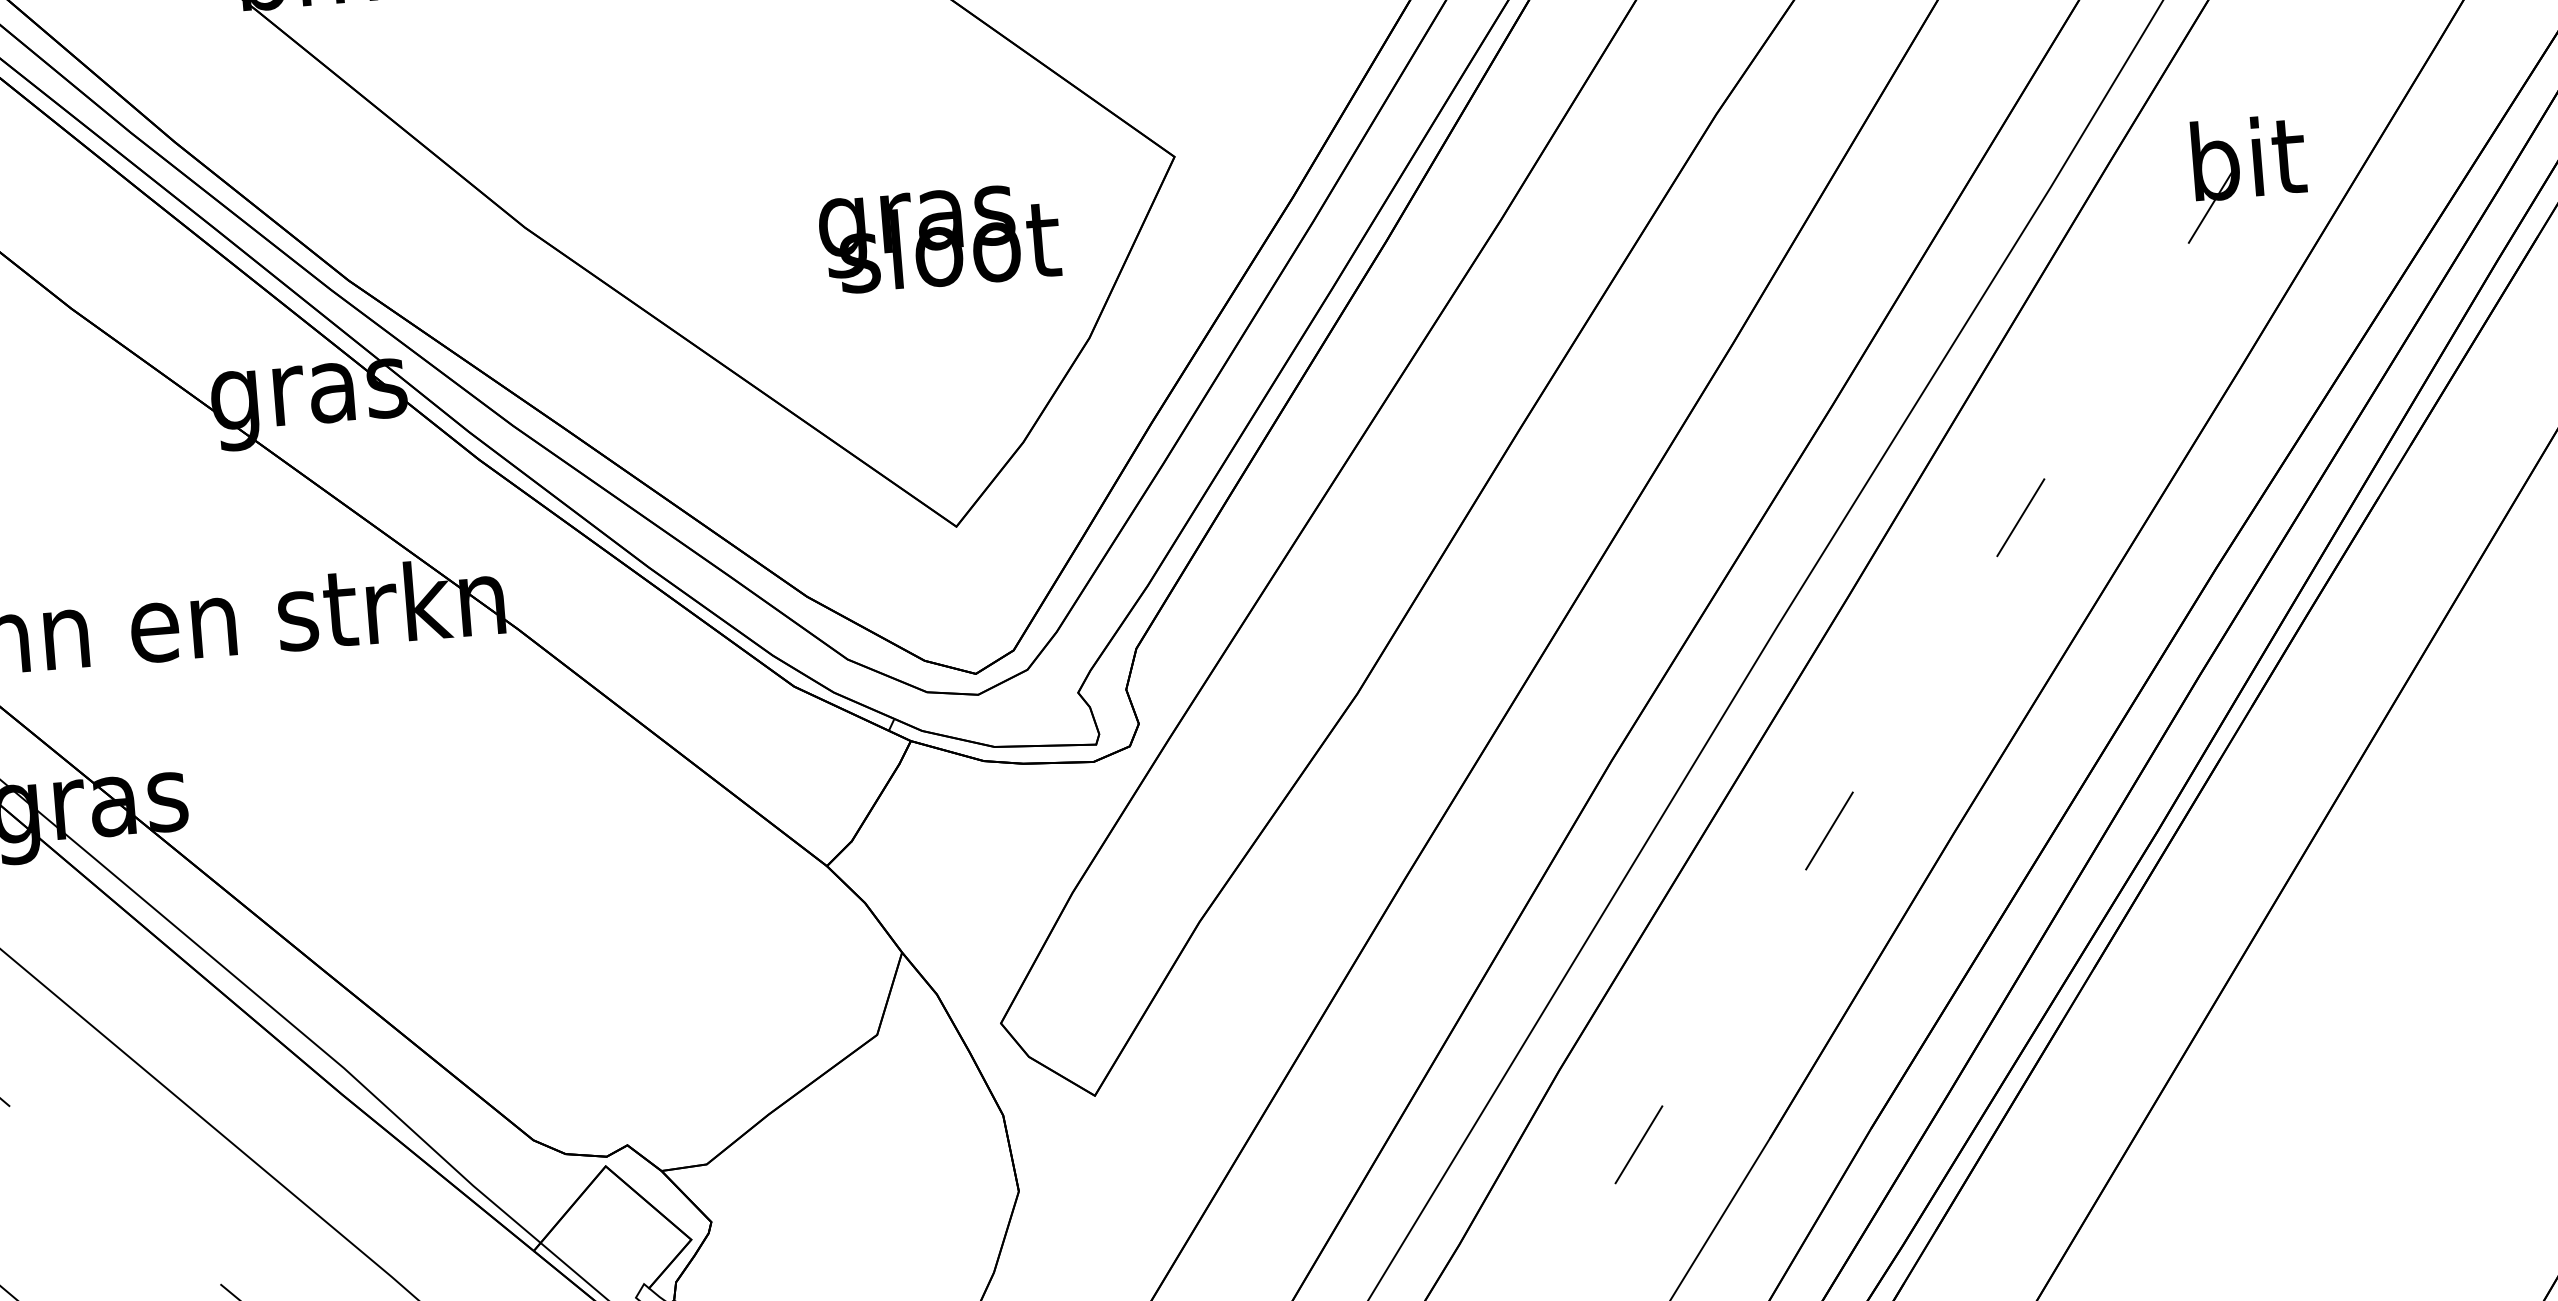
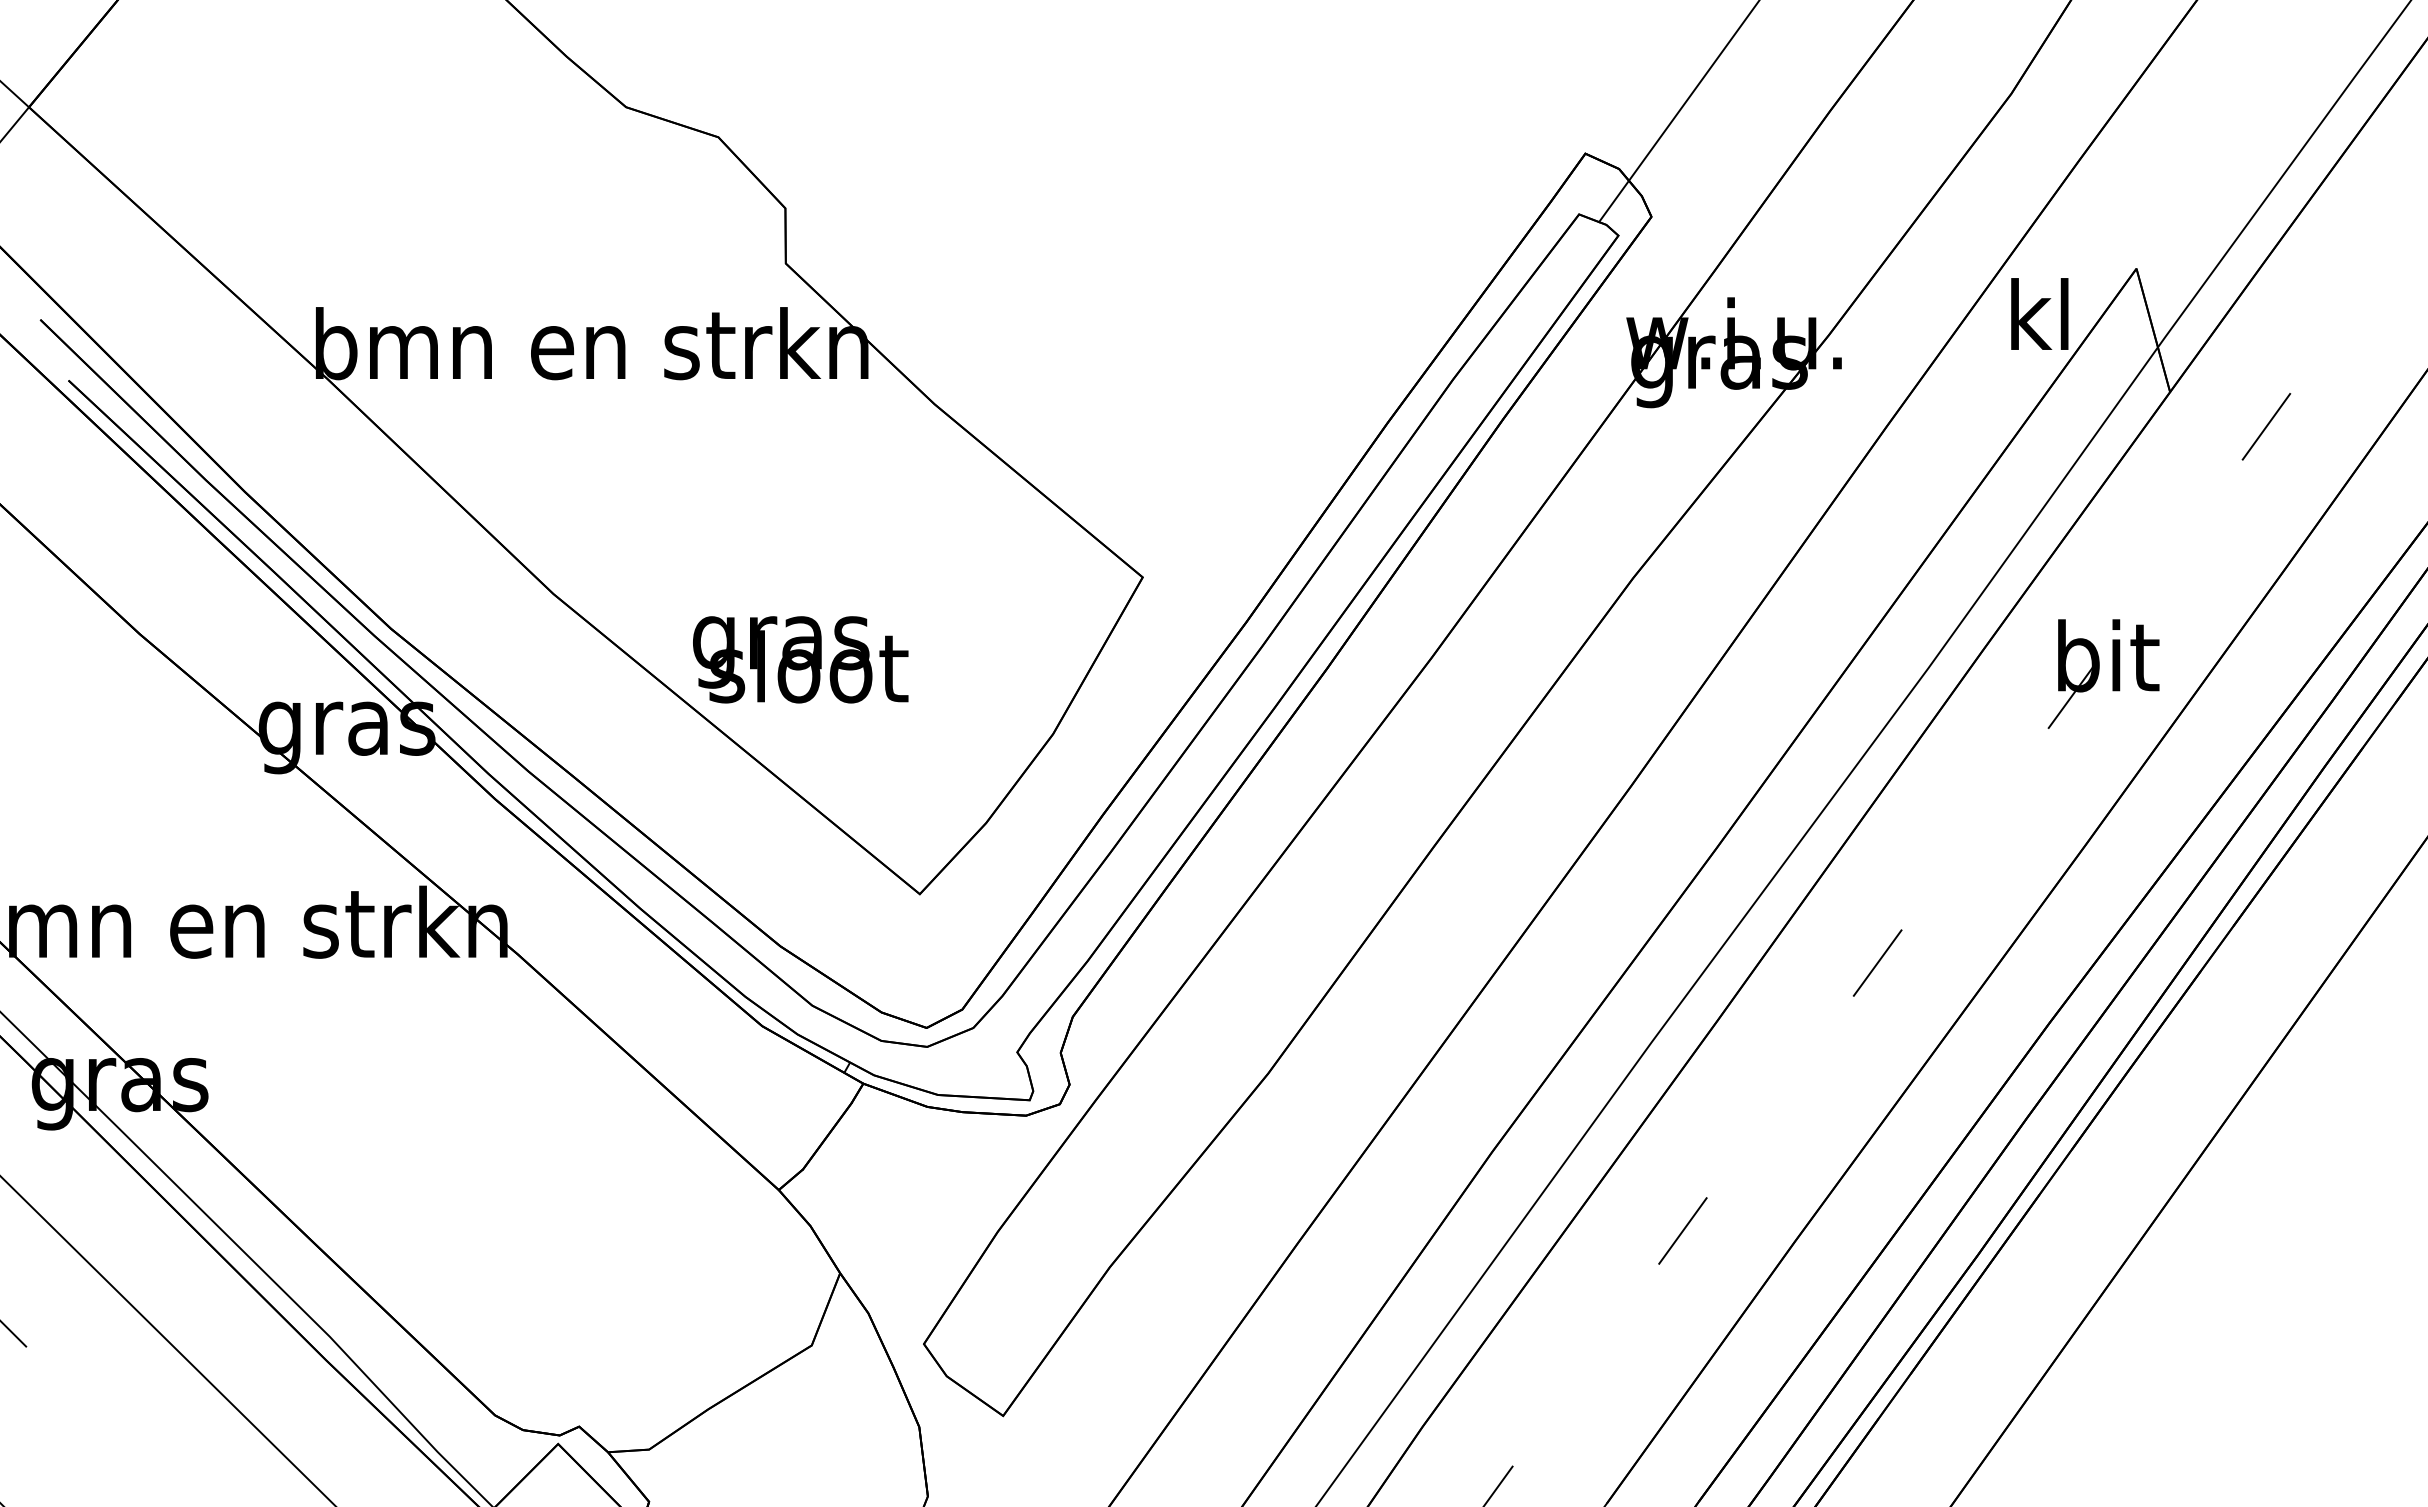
text: (939, 238) -> (800, 659), moved

